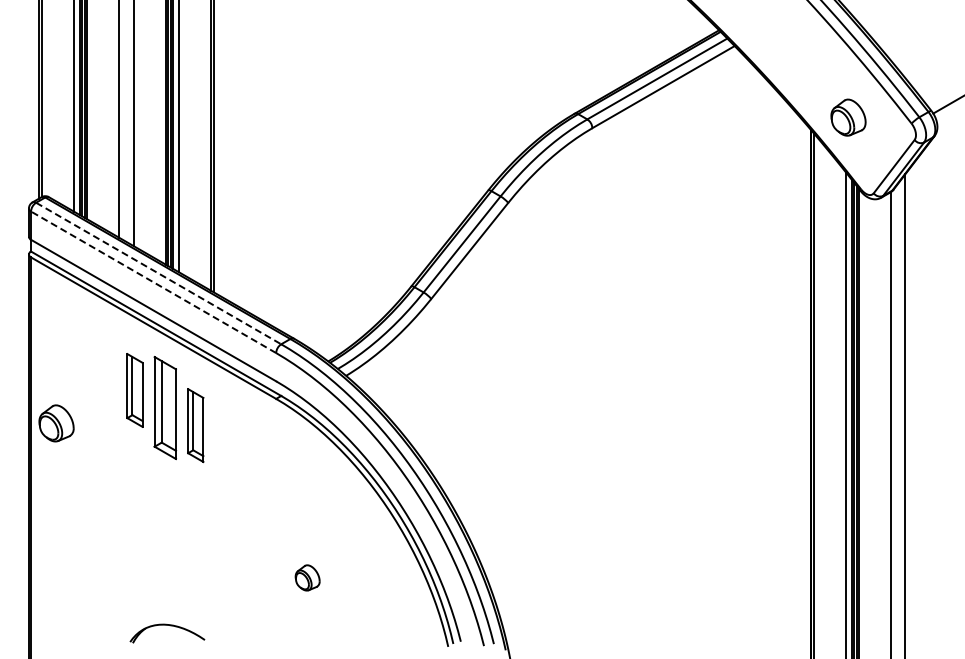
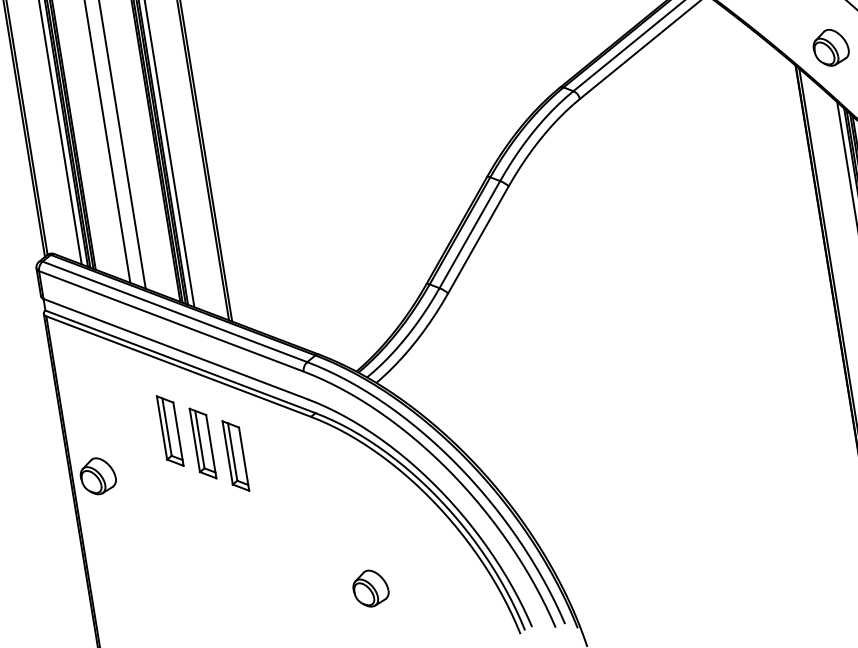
line: (158, 273) -> (174, 311), dashed -> solid
line: (153, 282) -> (171, 321), dashed -> solid
part: (165, 407) -> (203, 443), size x0.71
part: (307, 577) -> (370, 588), size x1.43

